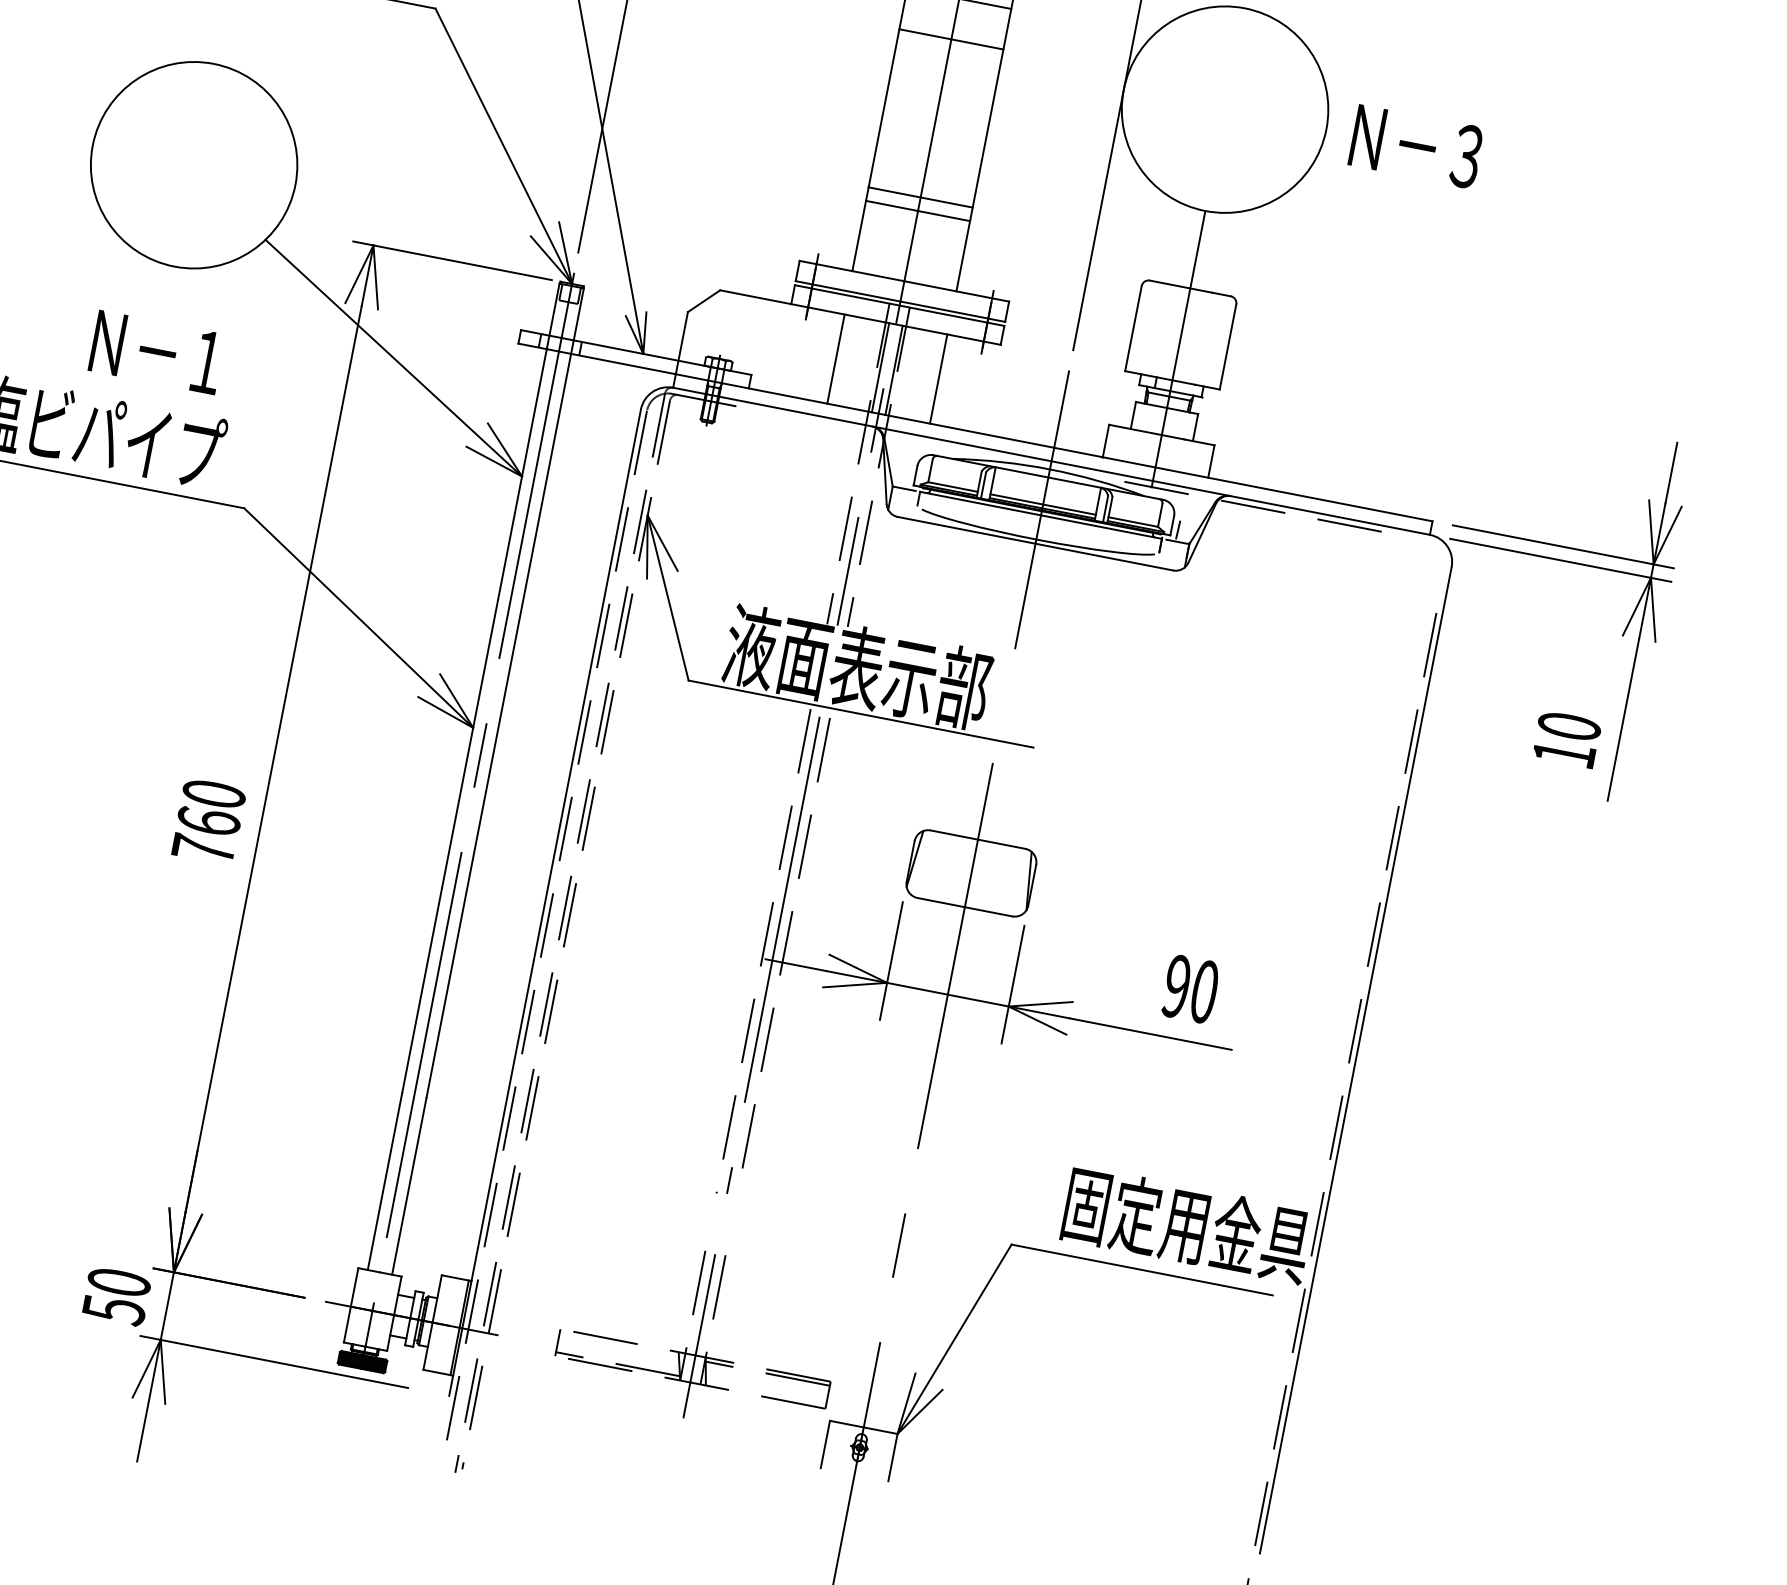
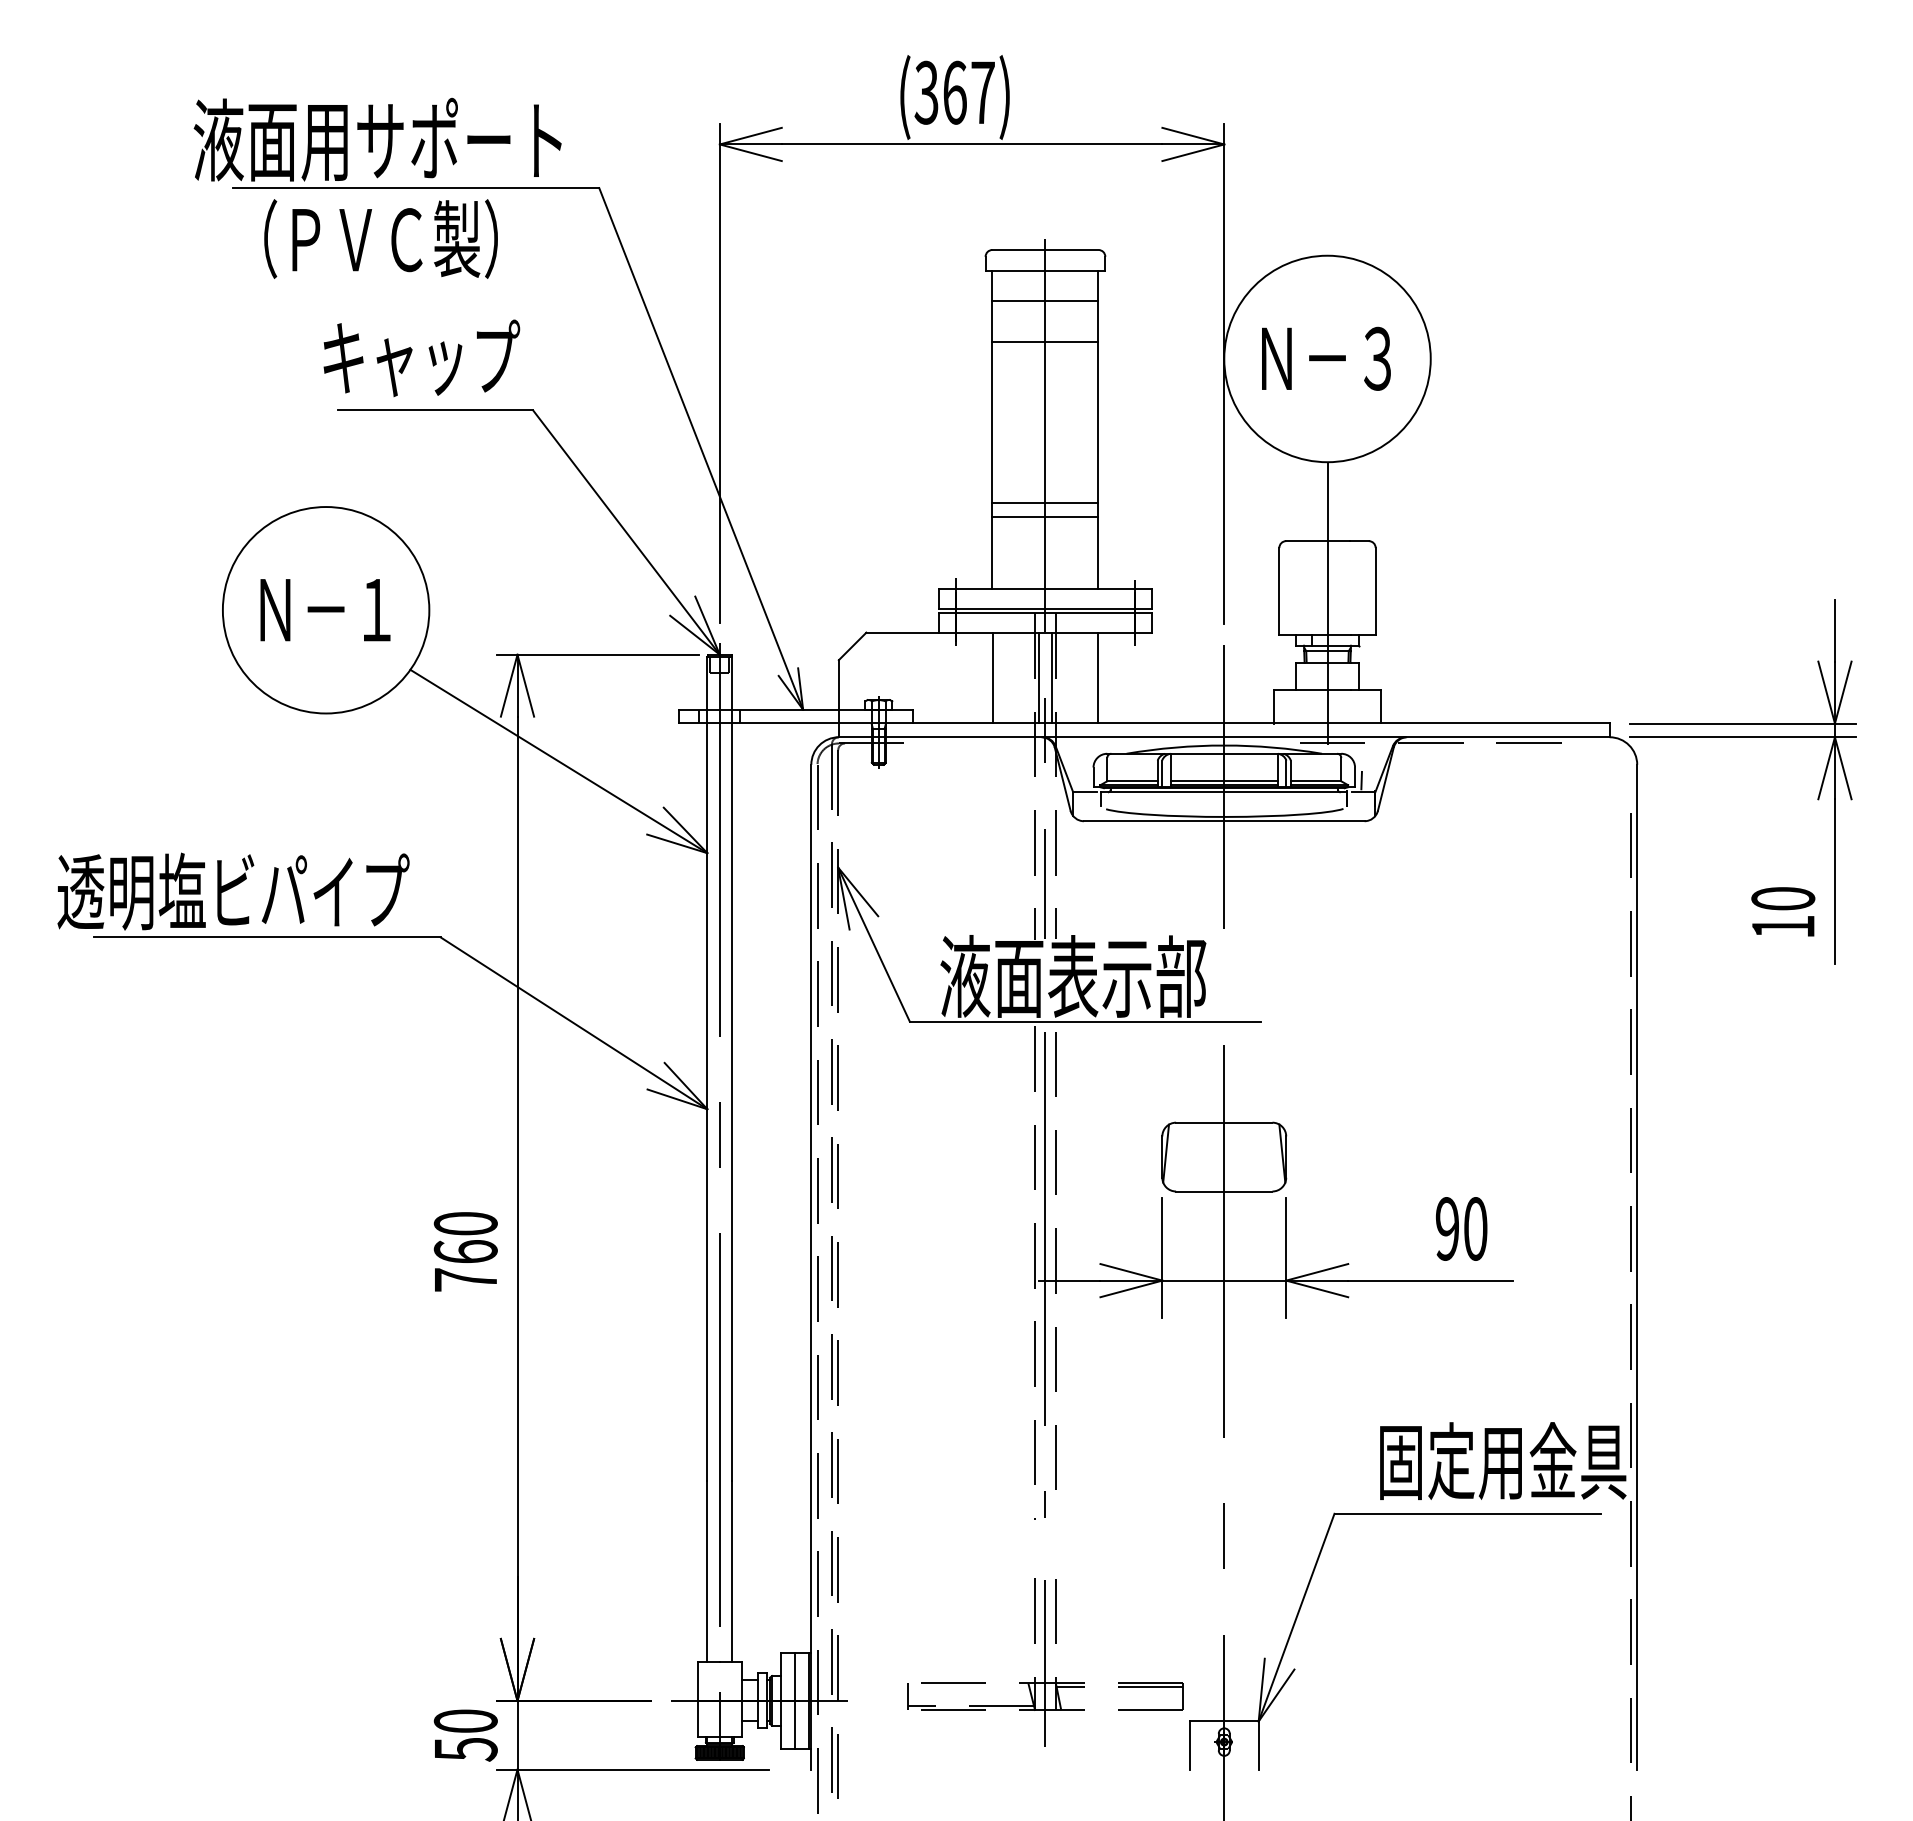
text: (1416, 146) -> (1326, 358), moved
text: (157, 352) -> (325, 610), moved
line: (445, 1324) -> (794, 1700), added

